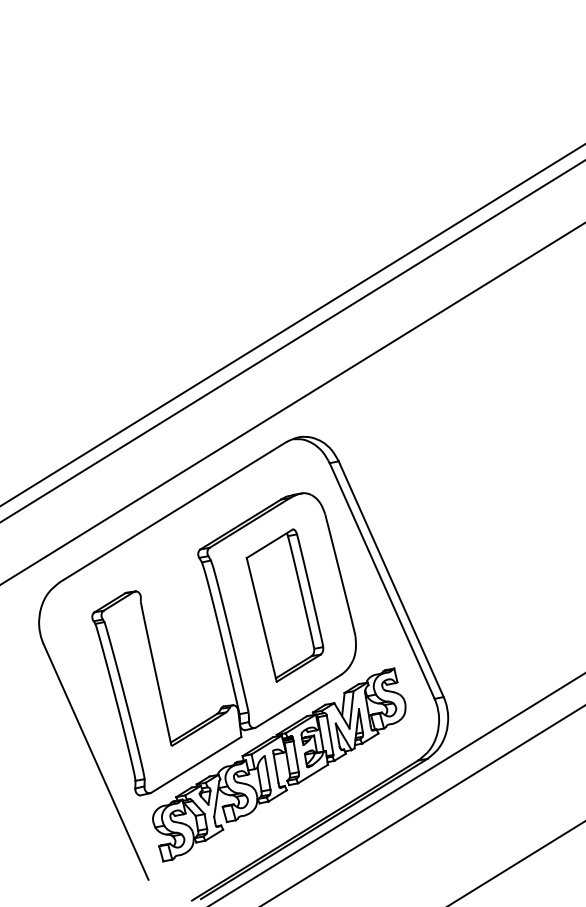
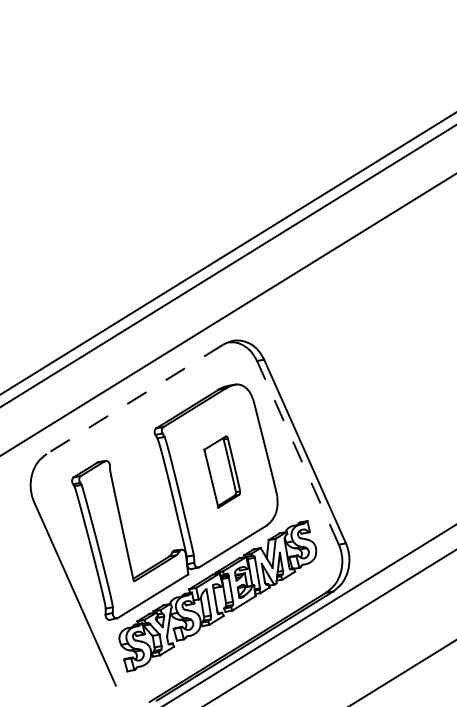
line: (172, 512) -> (134, 399), solid -> dashed
line: (382, 581) -> (298, 453), solid -> dashed
part: (284, 605) -> (221, 471), size x0.6

